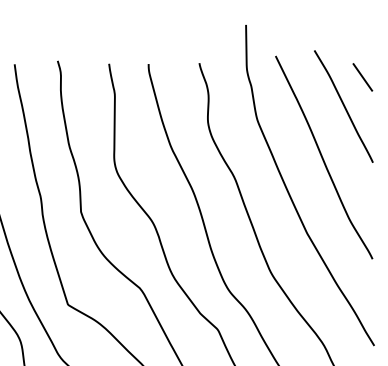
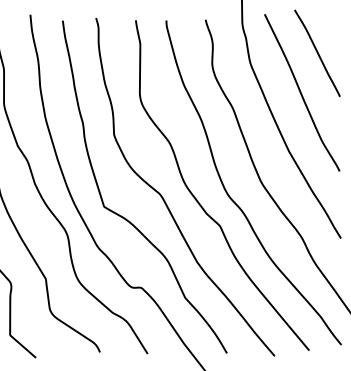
line: (363, 76) -> (332, 30), removed

